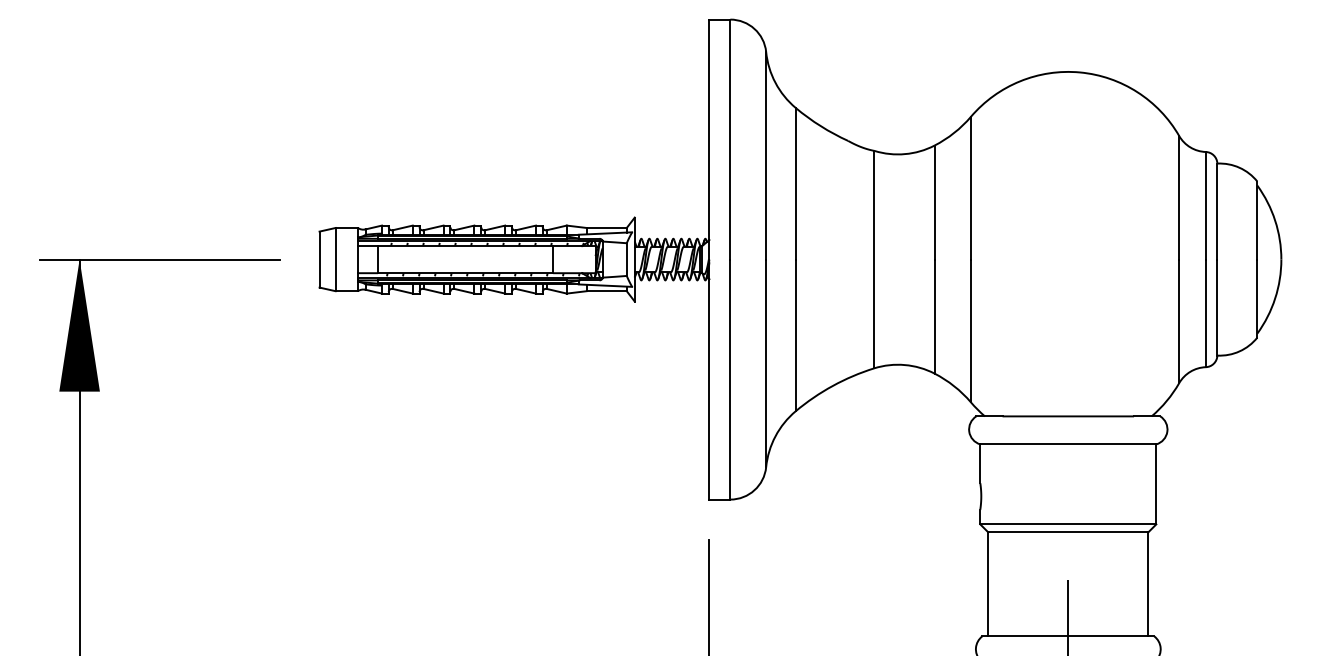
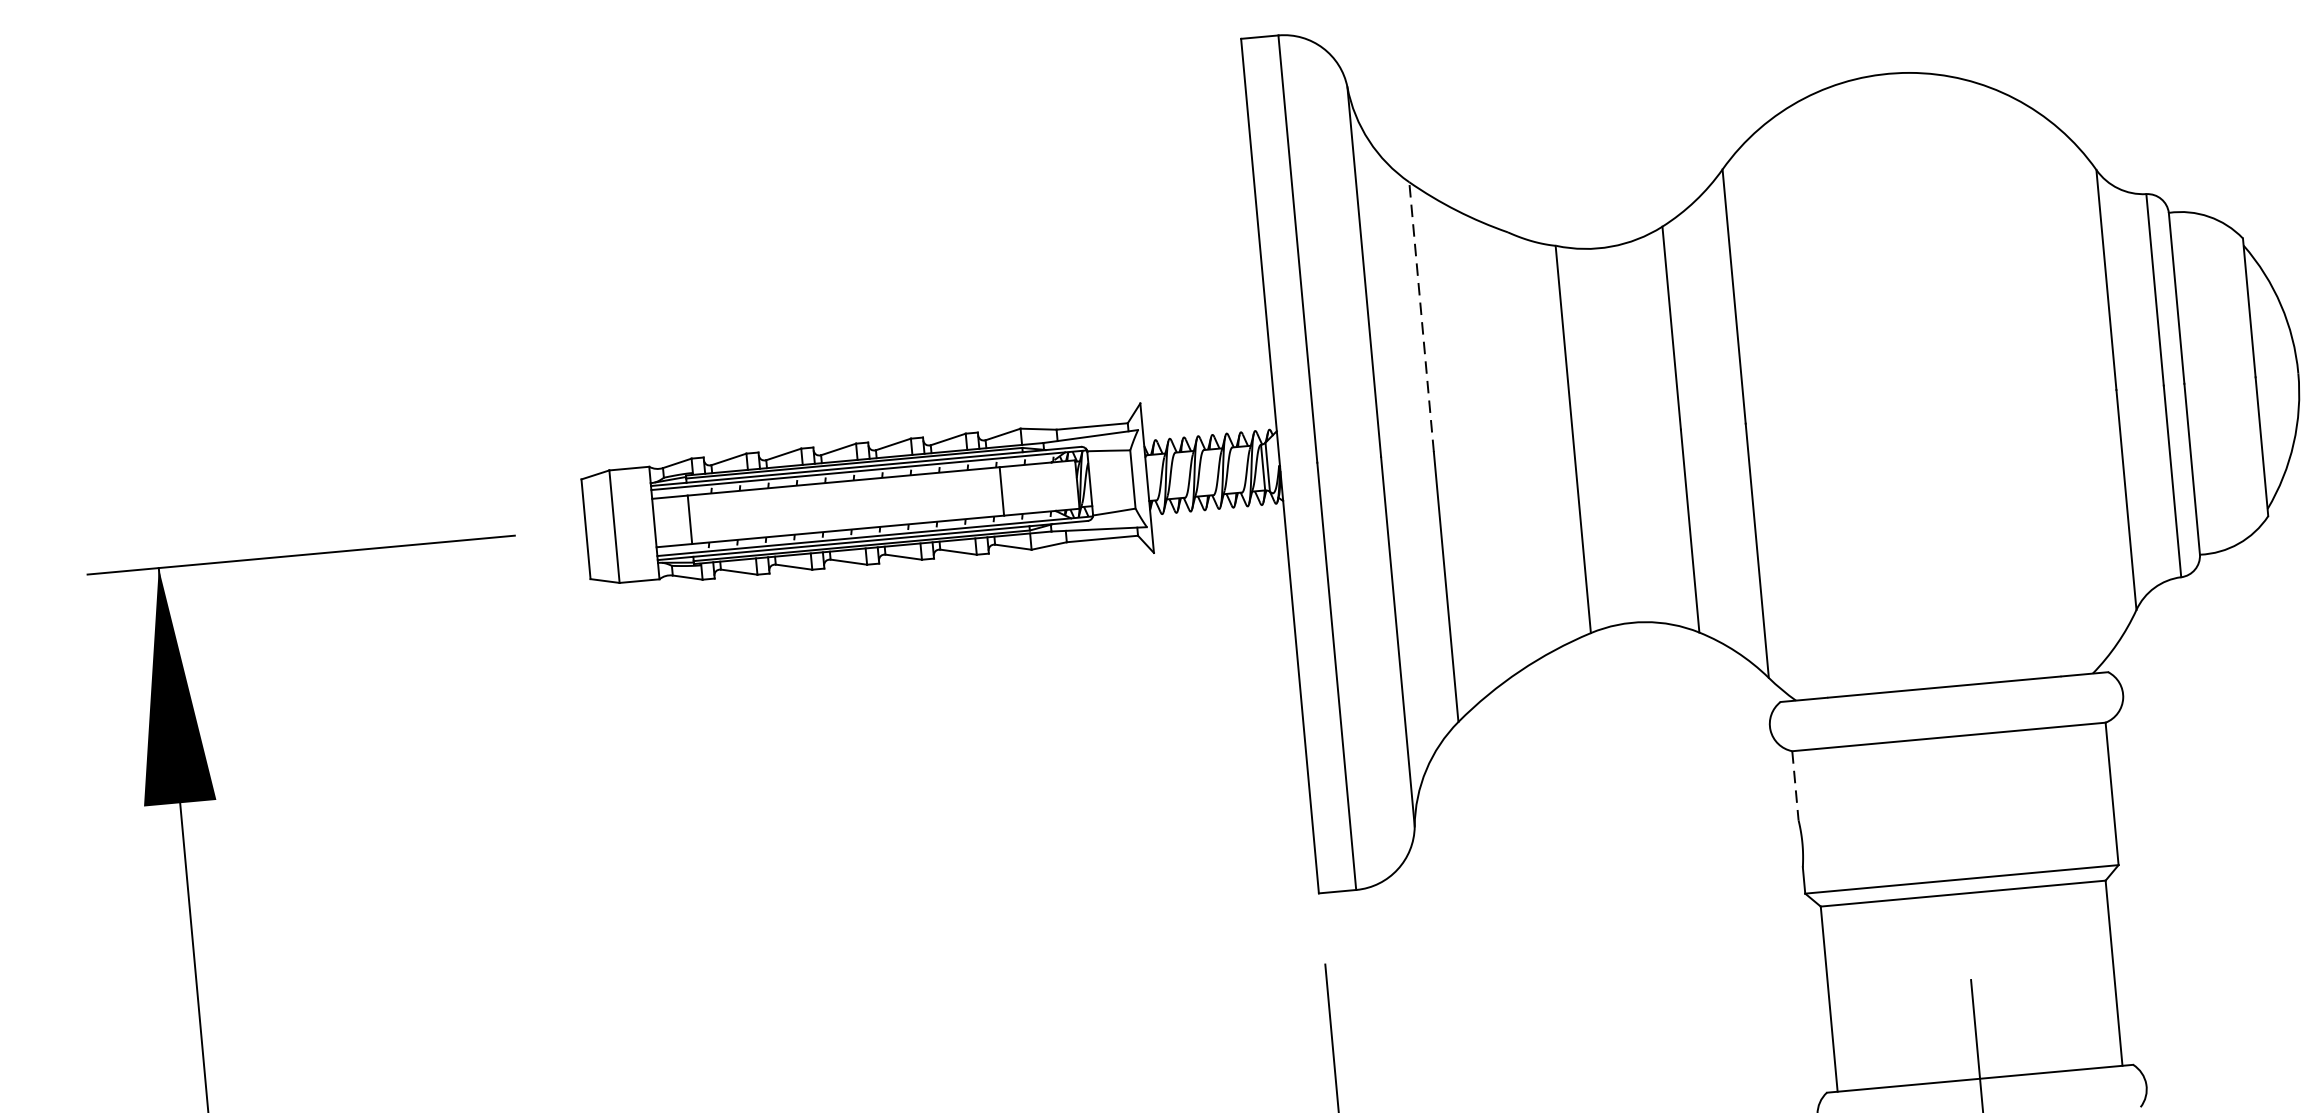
line: (795, 183) -> (1420, 316), solid -> dashed
line: (980, 464) -> (1795, 786), solid -> dashed

